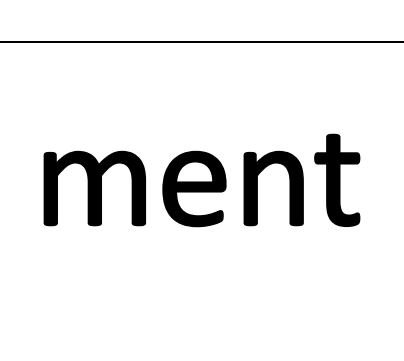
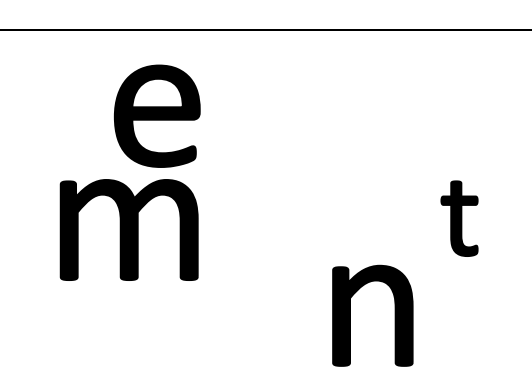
part: (337, 179) -> (459, 217), size x0.6
part: (194, 188) -> (157, 115), moved
part: (257, 188) -> (350, 315), moved

